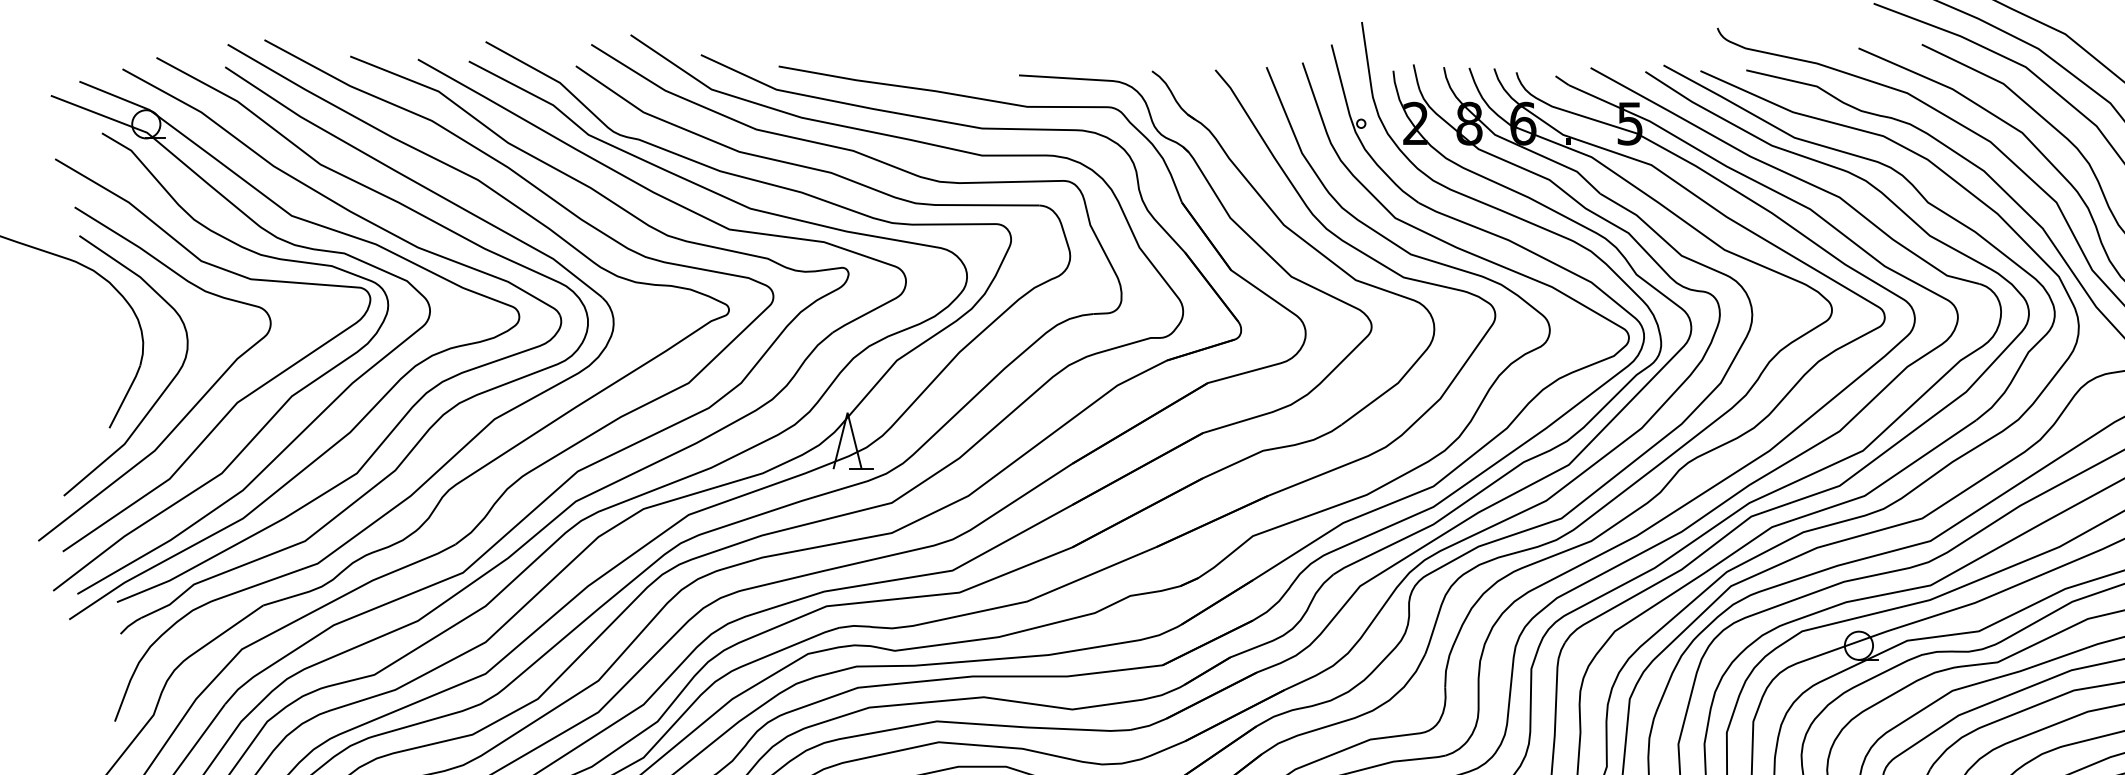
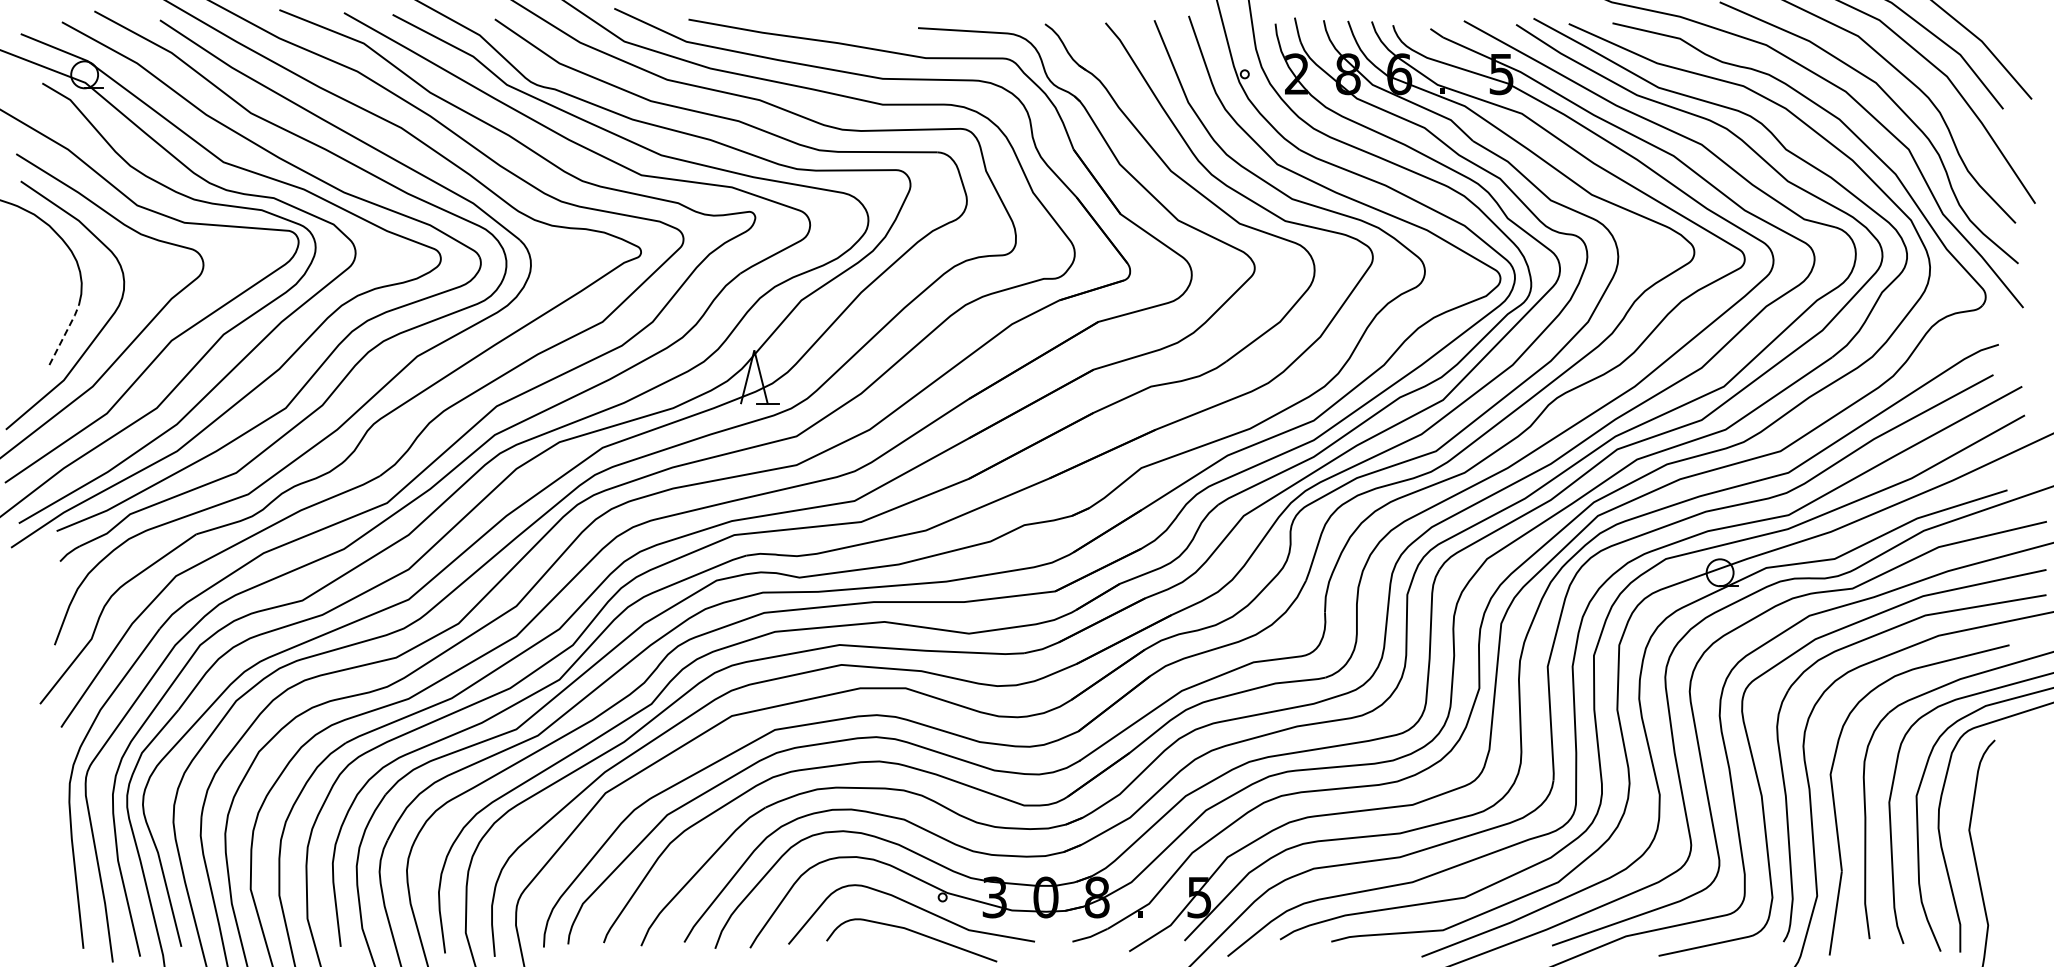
line: (126, 396) -> (65, 334), solid -> dashed

